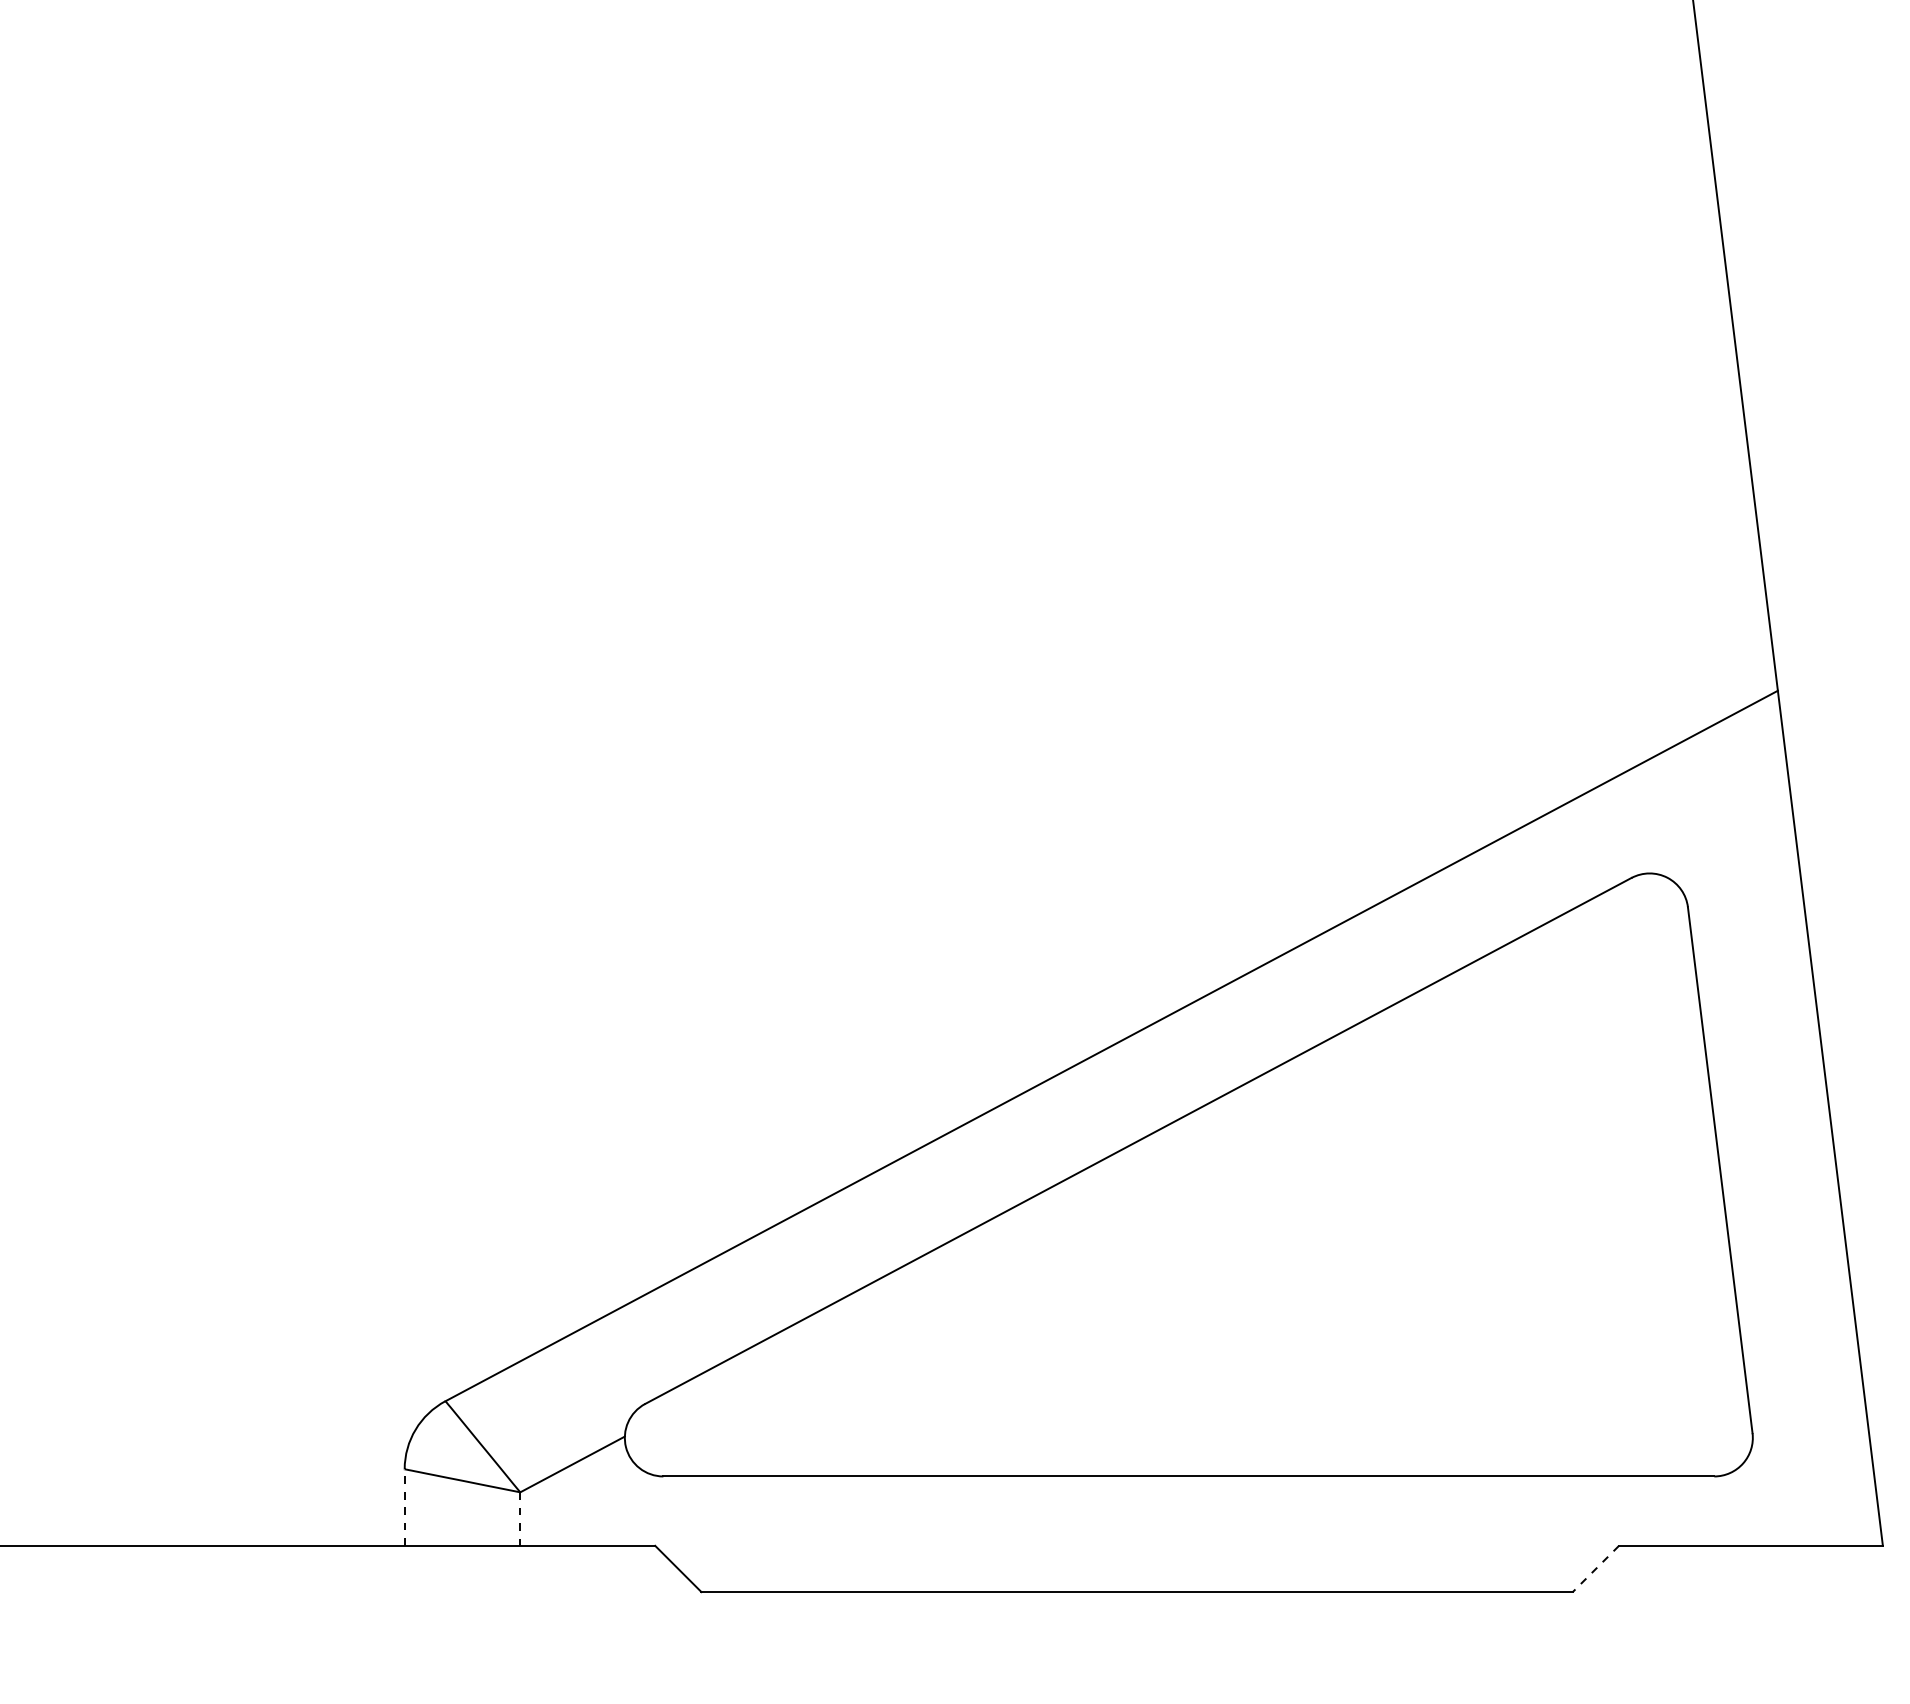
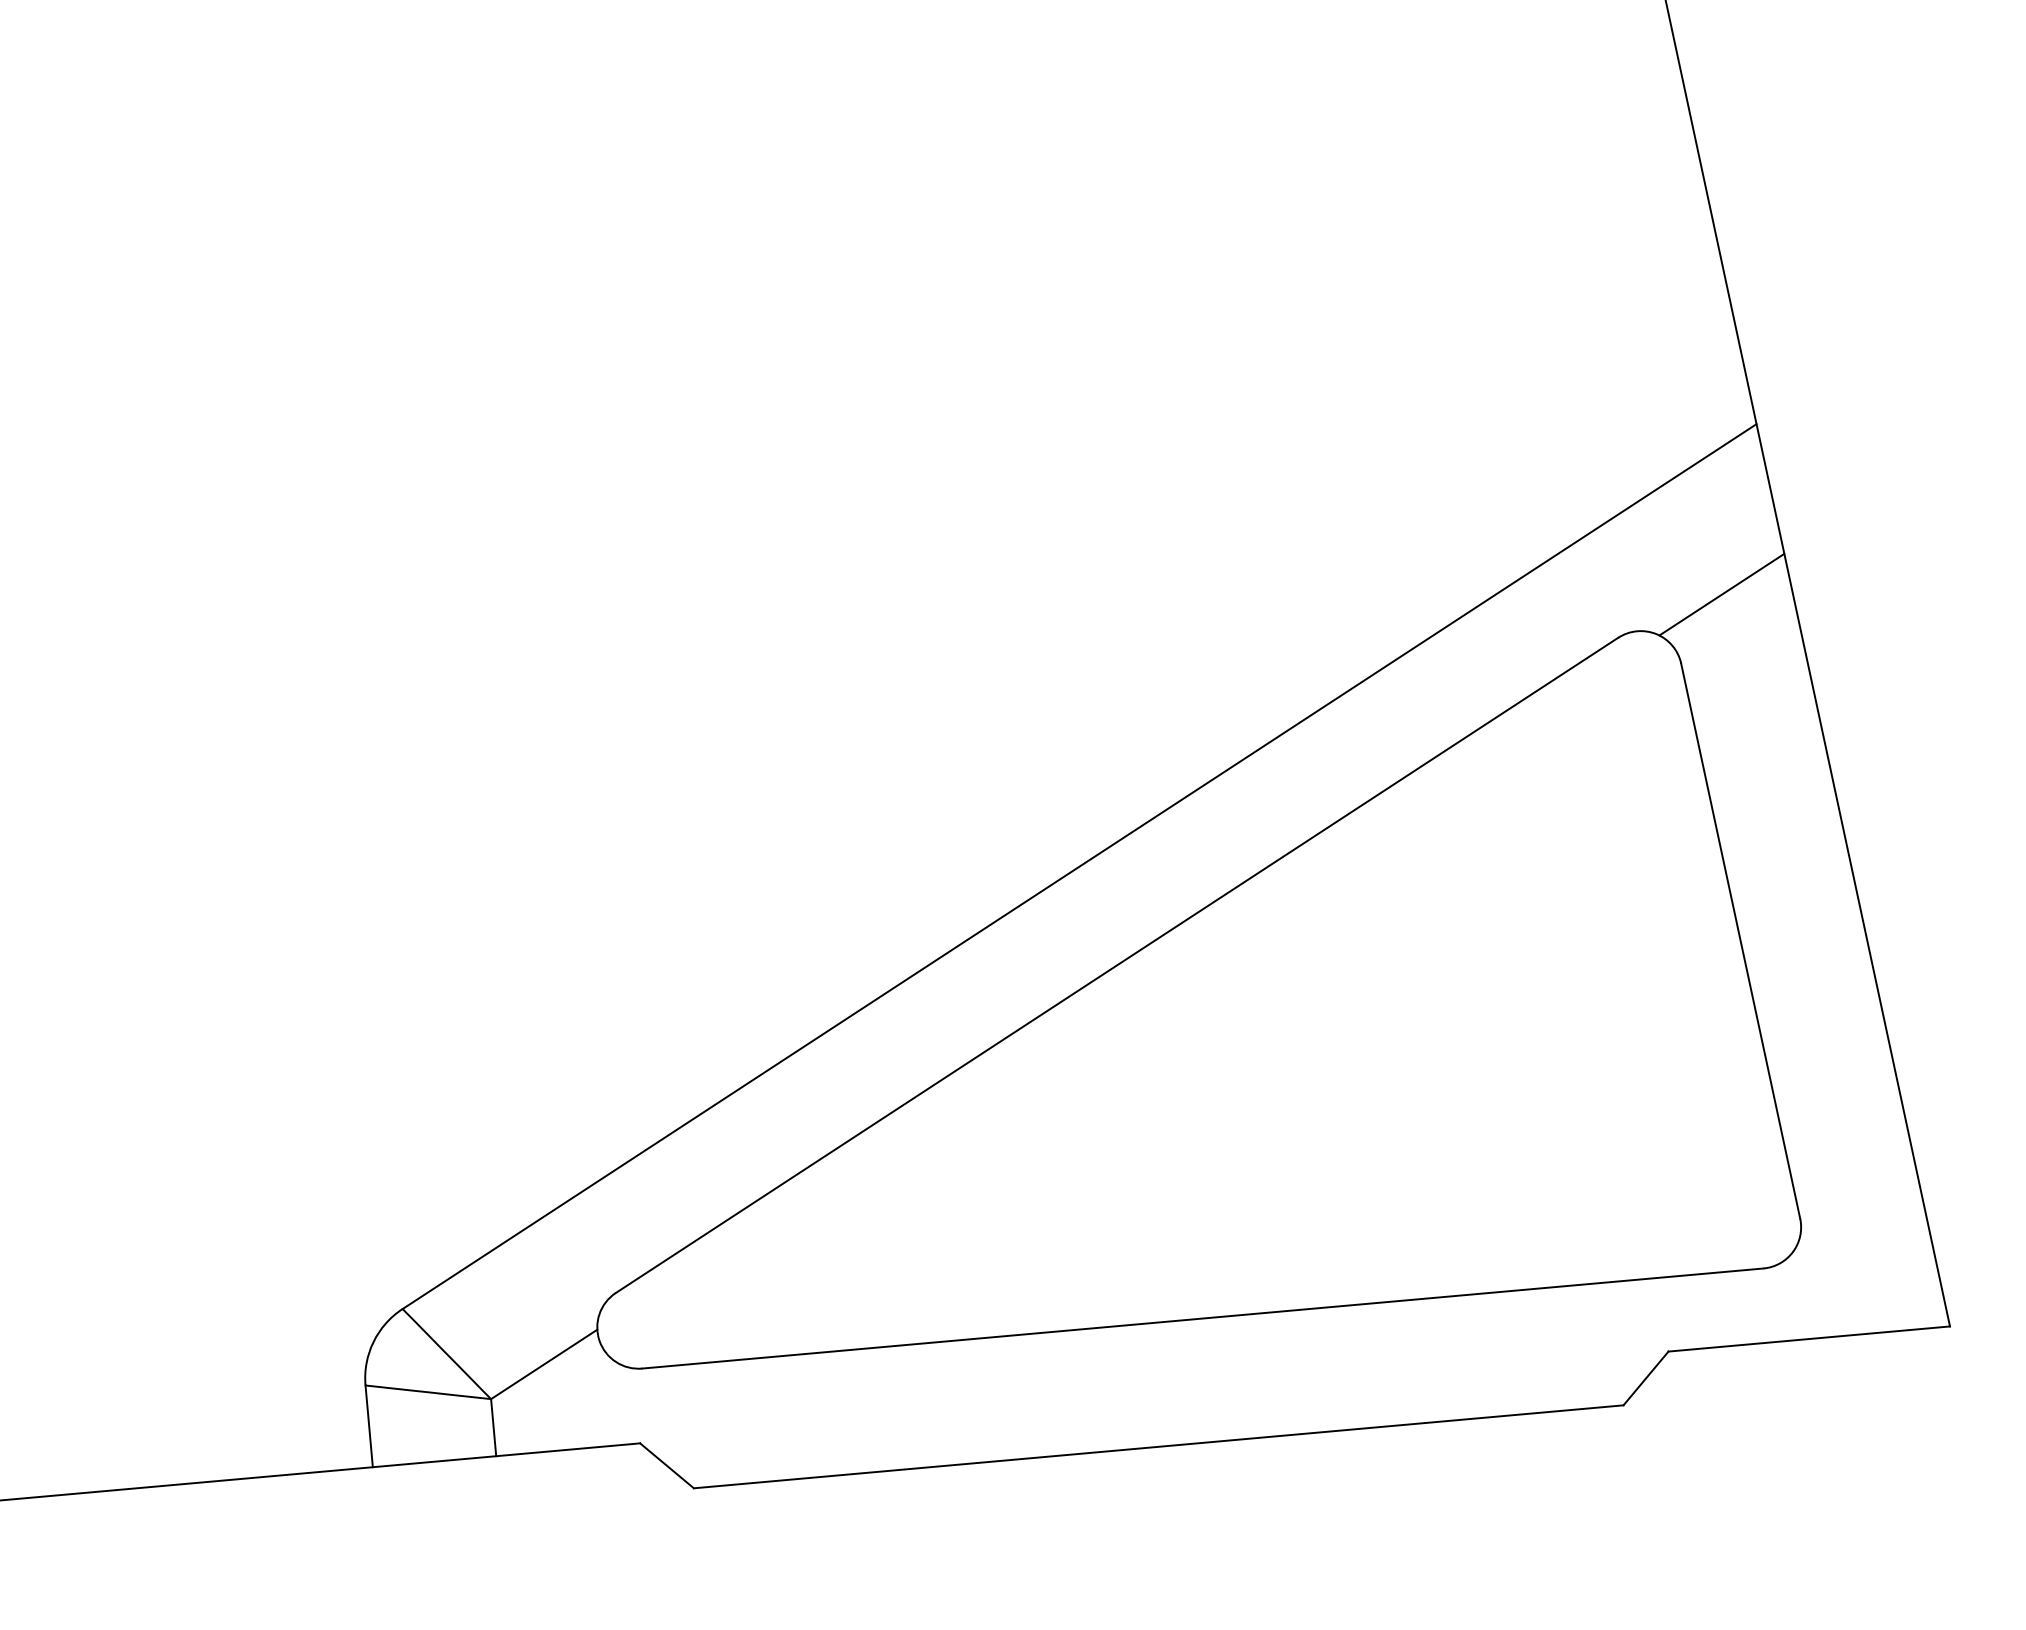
line: (1731, 846) -> (1721, 594), added
line: (404, 1507) -> (368, 1426), dashed -> solid
line: (520, 1519) -> (493, 1428), dashed -> solid
line: (1595, 1568) -> (1645, 1378), dashed -> solid

